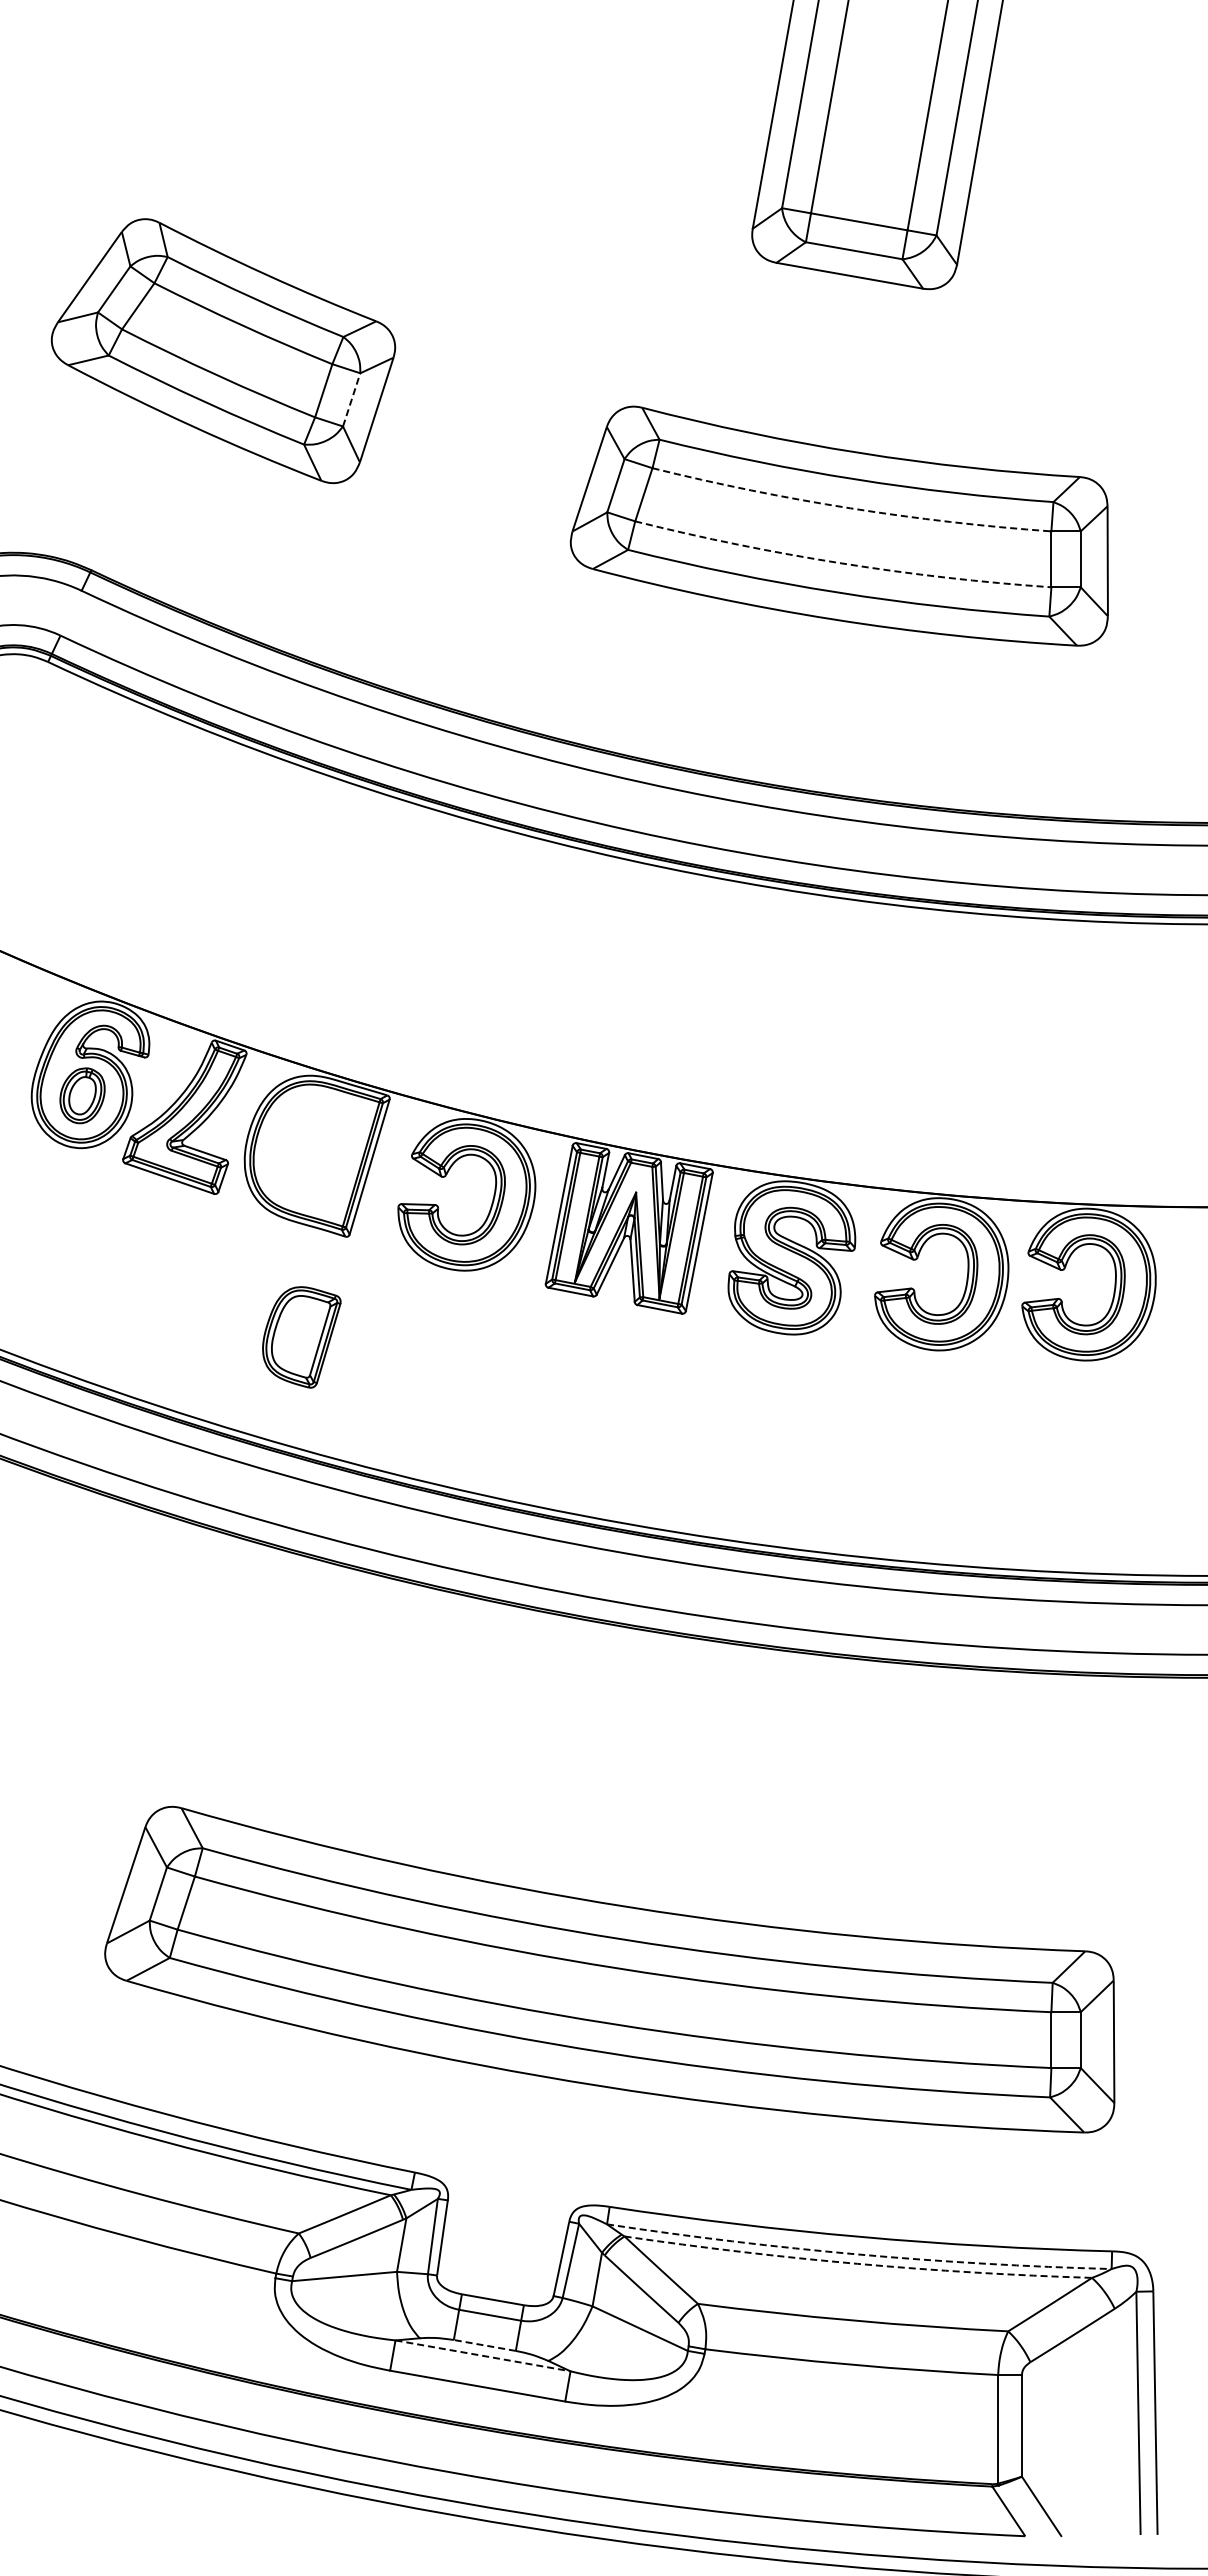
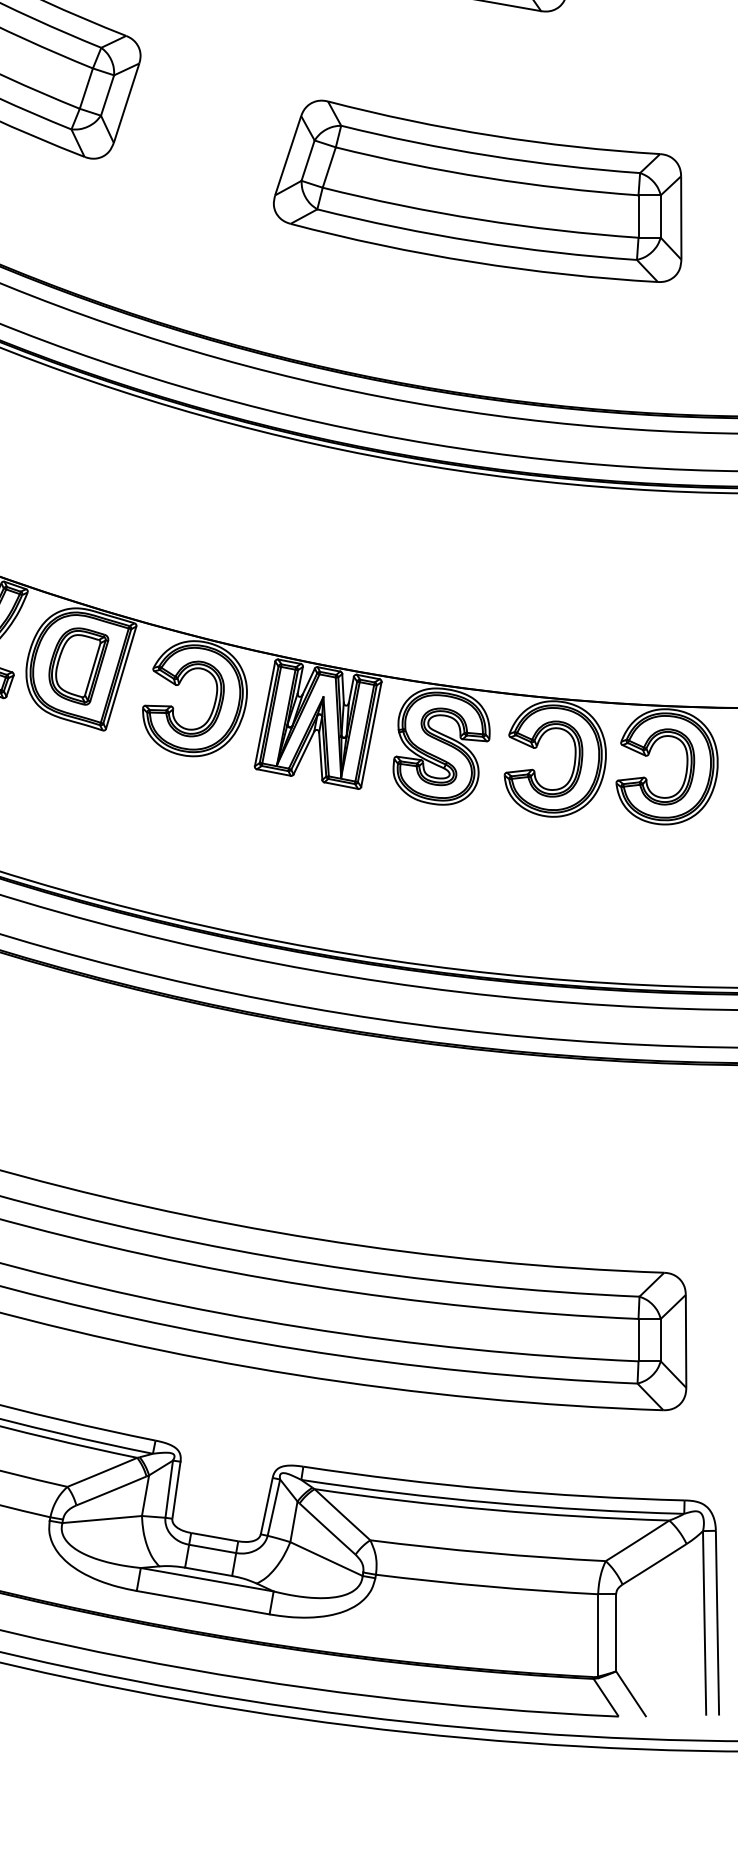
line: (351, 399) -> (107, 95), dashed -> solid
arc: (850, 508) -> (486, 177), dashed -> solid
arc: (841, 563) -> (479, 219), dashed -> solid
part: (301, 1337) -> (78, 666), moved
arc: (858, 2254) -> (492, 1502), dashed -> solid
arc: (857, 2263) -> (491, 1509), dashed -> solid
line: (484, 2345) -> (208, 1571), dashed -> solid
line: (483, 2355) -> (207, 1579), dashed -> solid

